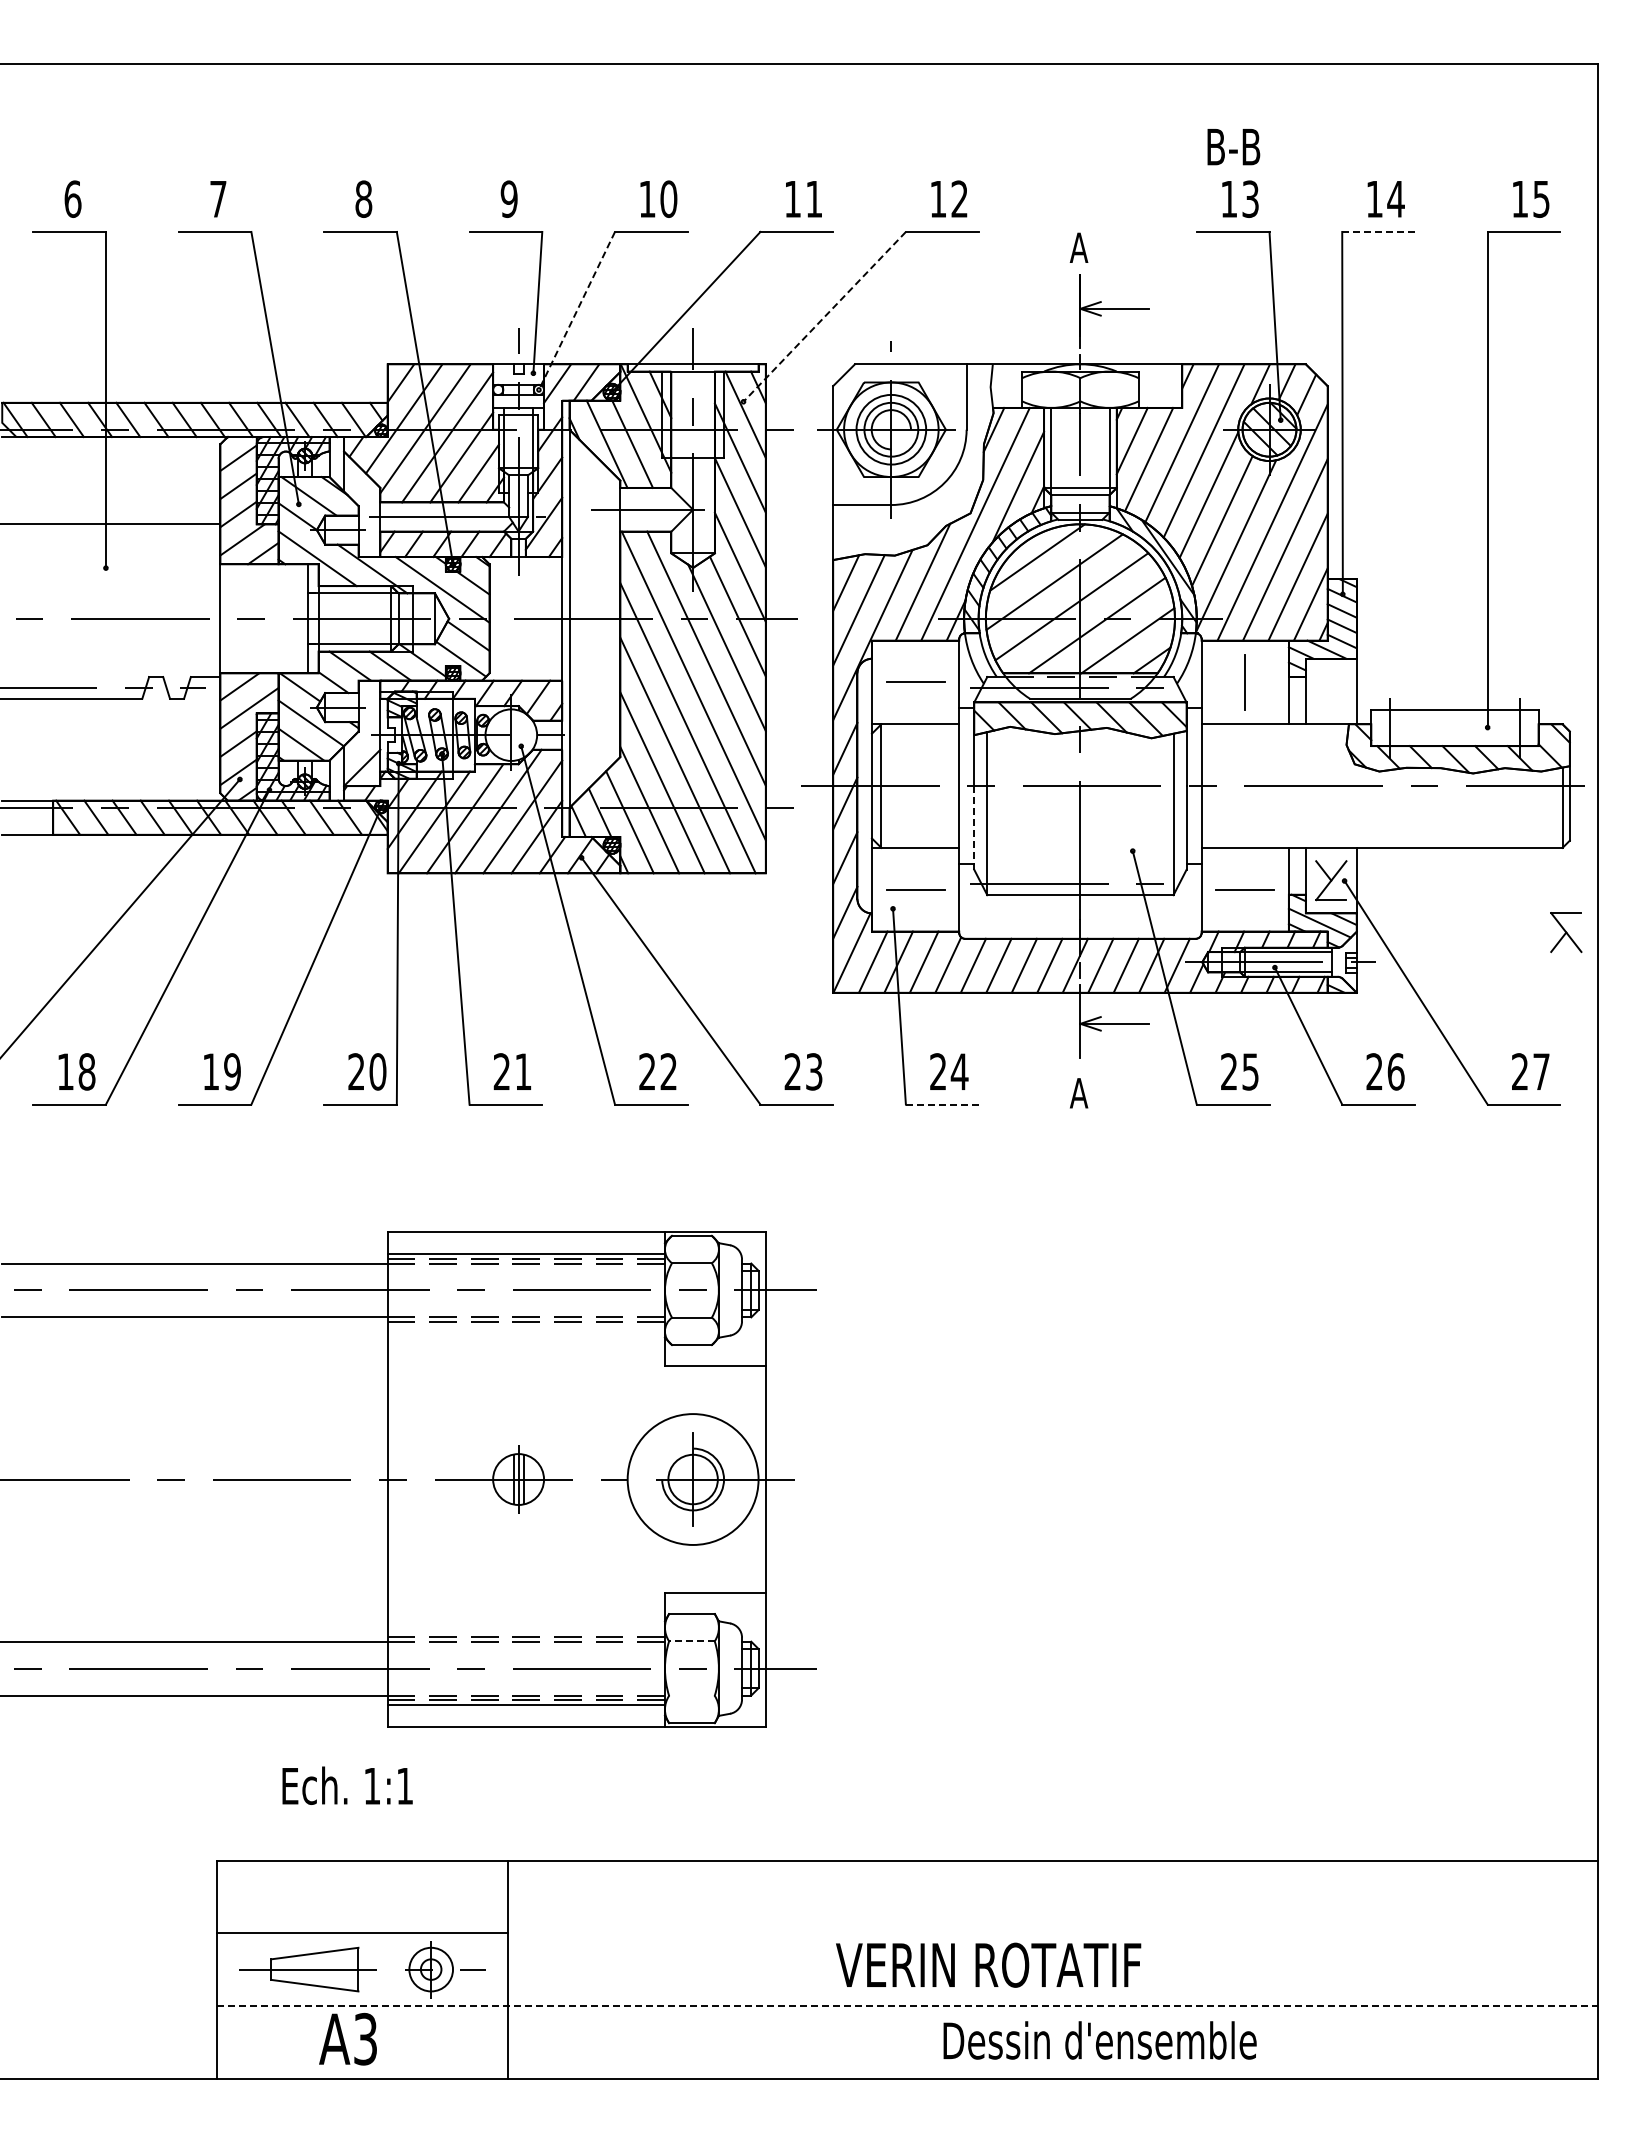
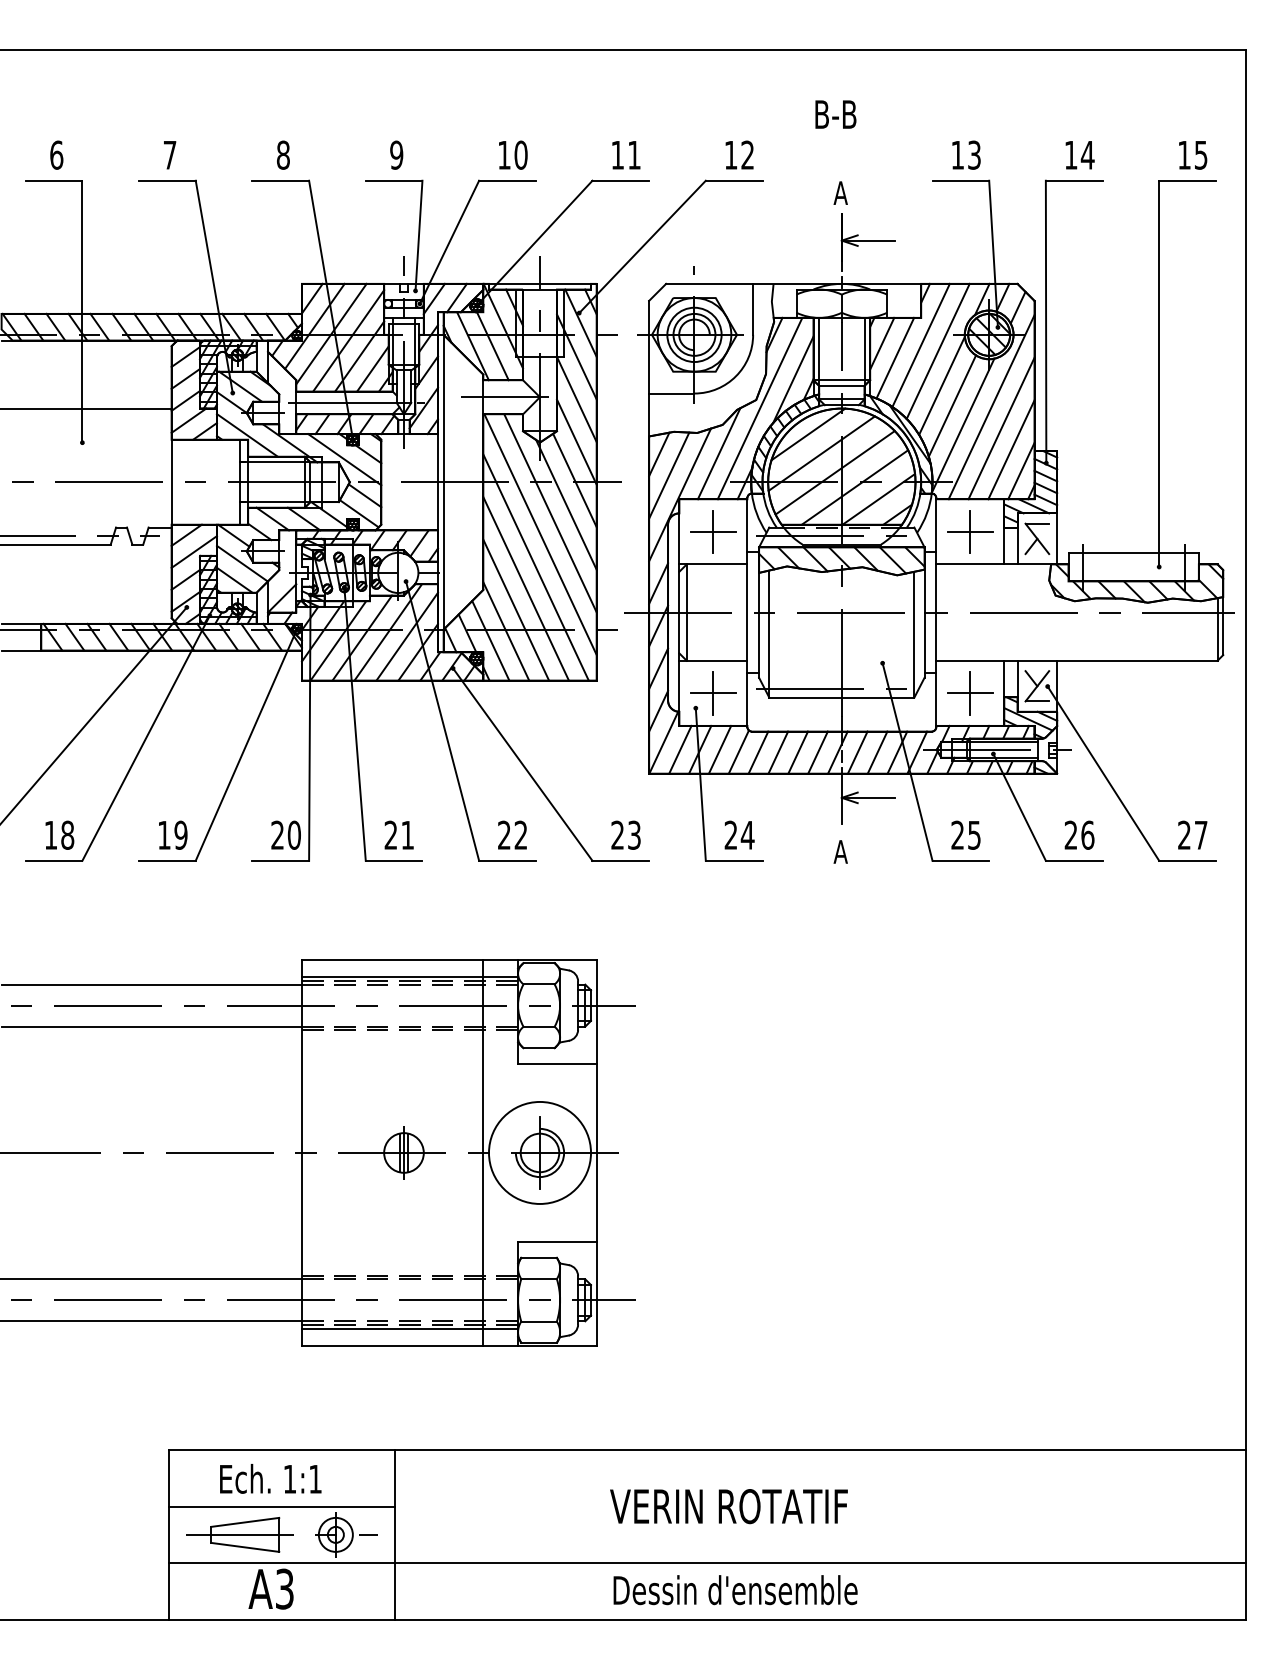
text: (1233, 147) -> (835, 114), moved
line: (1379, 231) -> (1074, 180), dashed -> solid
line: (576, 310) -> (449, 241), dashed -> solid
line: (824, 317) -> (642, 247), dashed -> solid
line: (915, 682) -> (713, 531), added
line: (1245, 682) -> (970, 531), added
line: (974, 827) -> (759, 644), dashed -> solid
line: (915, 889) -> (713, 693), added
line: (1245, 889) -> (970, 693), added
part: (1566, 932) -> (1037, 538), moved
line: (942, 1104) -> (734, 860), dashed -> solid
line: (620, 1479) -> (483, 1152), added
line: (691, 1641) -> (538, 1279), dashed -> solid
line: (691, 1695) -> (538, 1321), added
text: (347, 1785) -> (270, 1478), moved
text: (988, 1964) -> (728, 1505), moved
line: (907, 2005) -> (707, 1562), dashed -> solid
text: (1099, 2040) -> (735, 1590), moved

